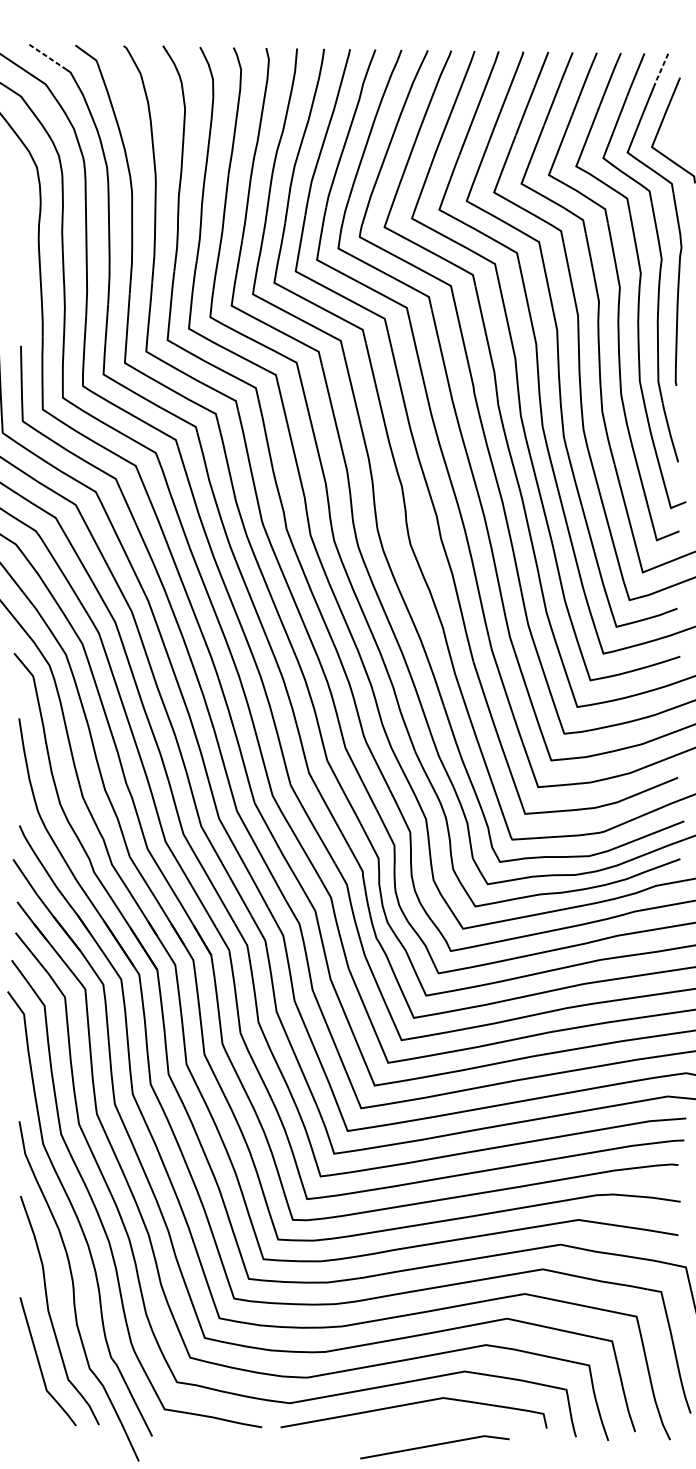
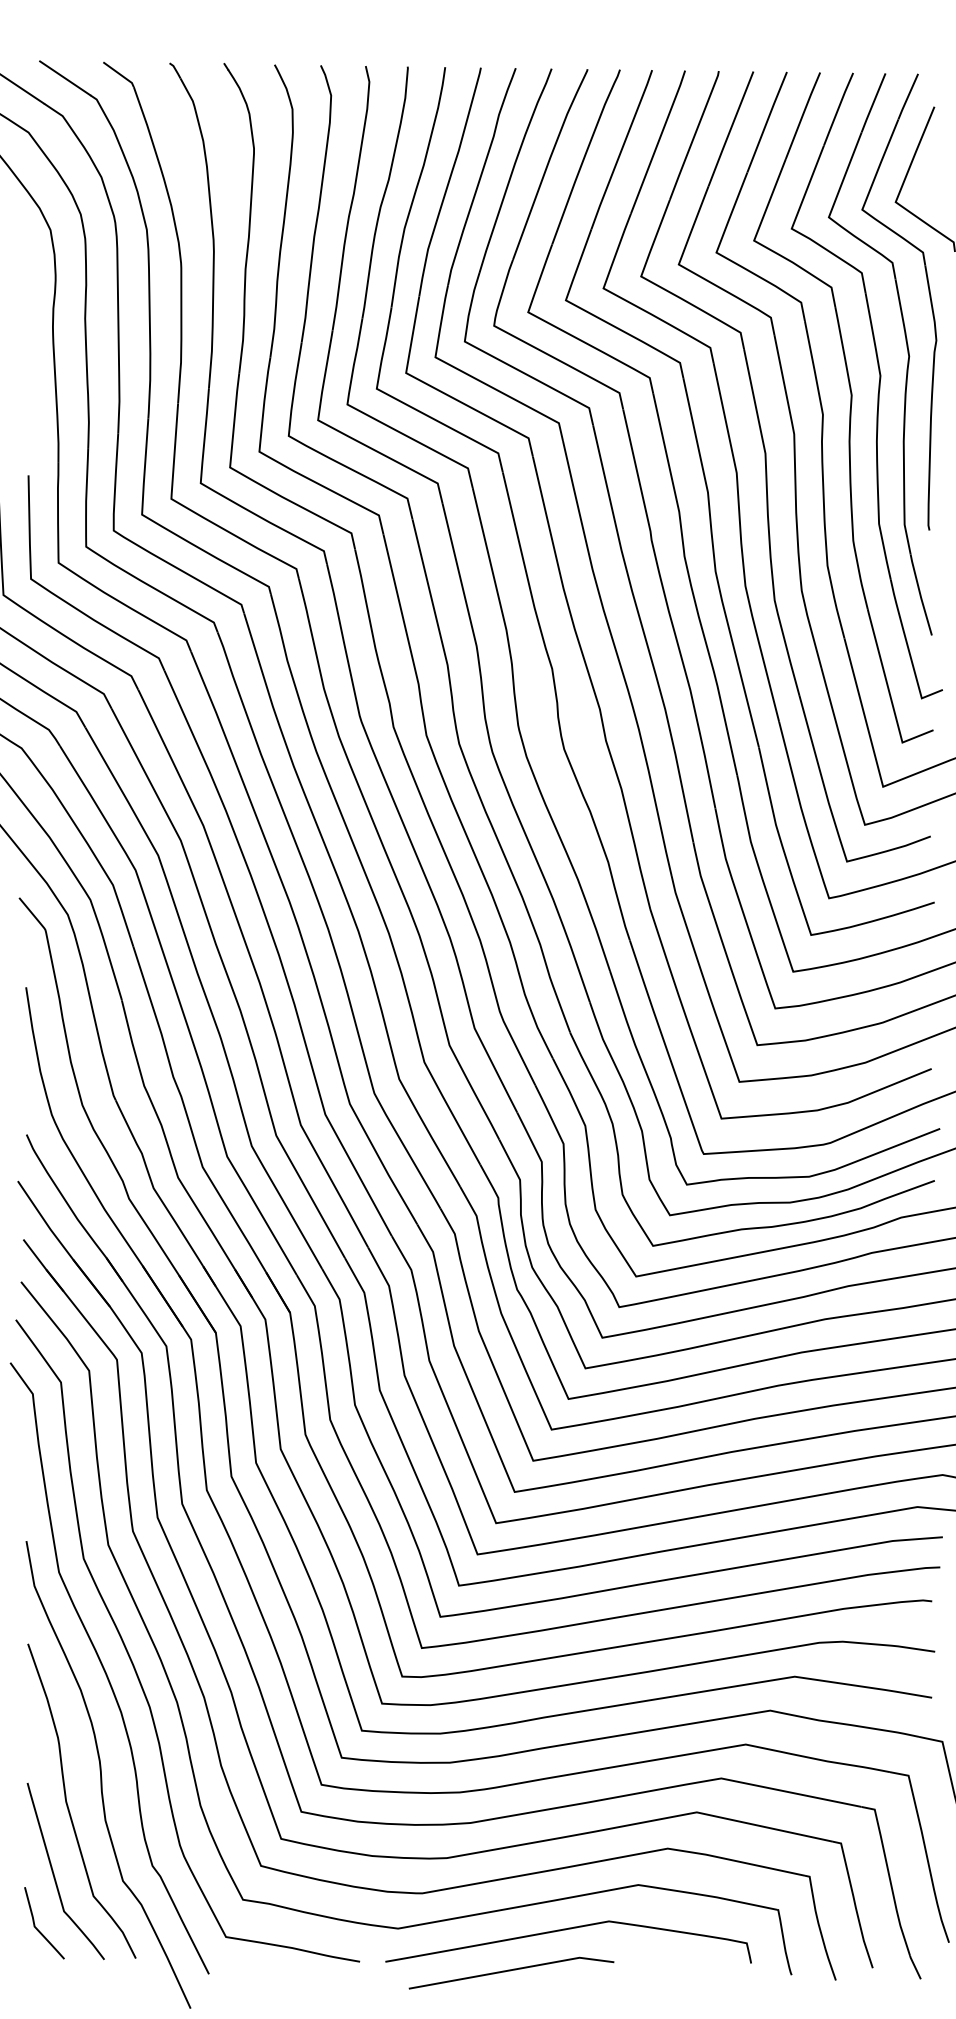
line: (47, 57) -> (65, 78), dashed -> solid
line: (660, 70) -> (907, 97), dashed -> solid
curve: (28, 1403) -> (38, 1929), added
line: (434, 1446) -> (510, 1971), moved

